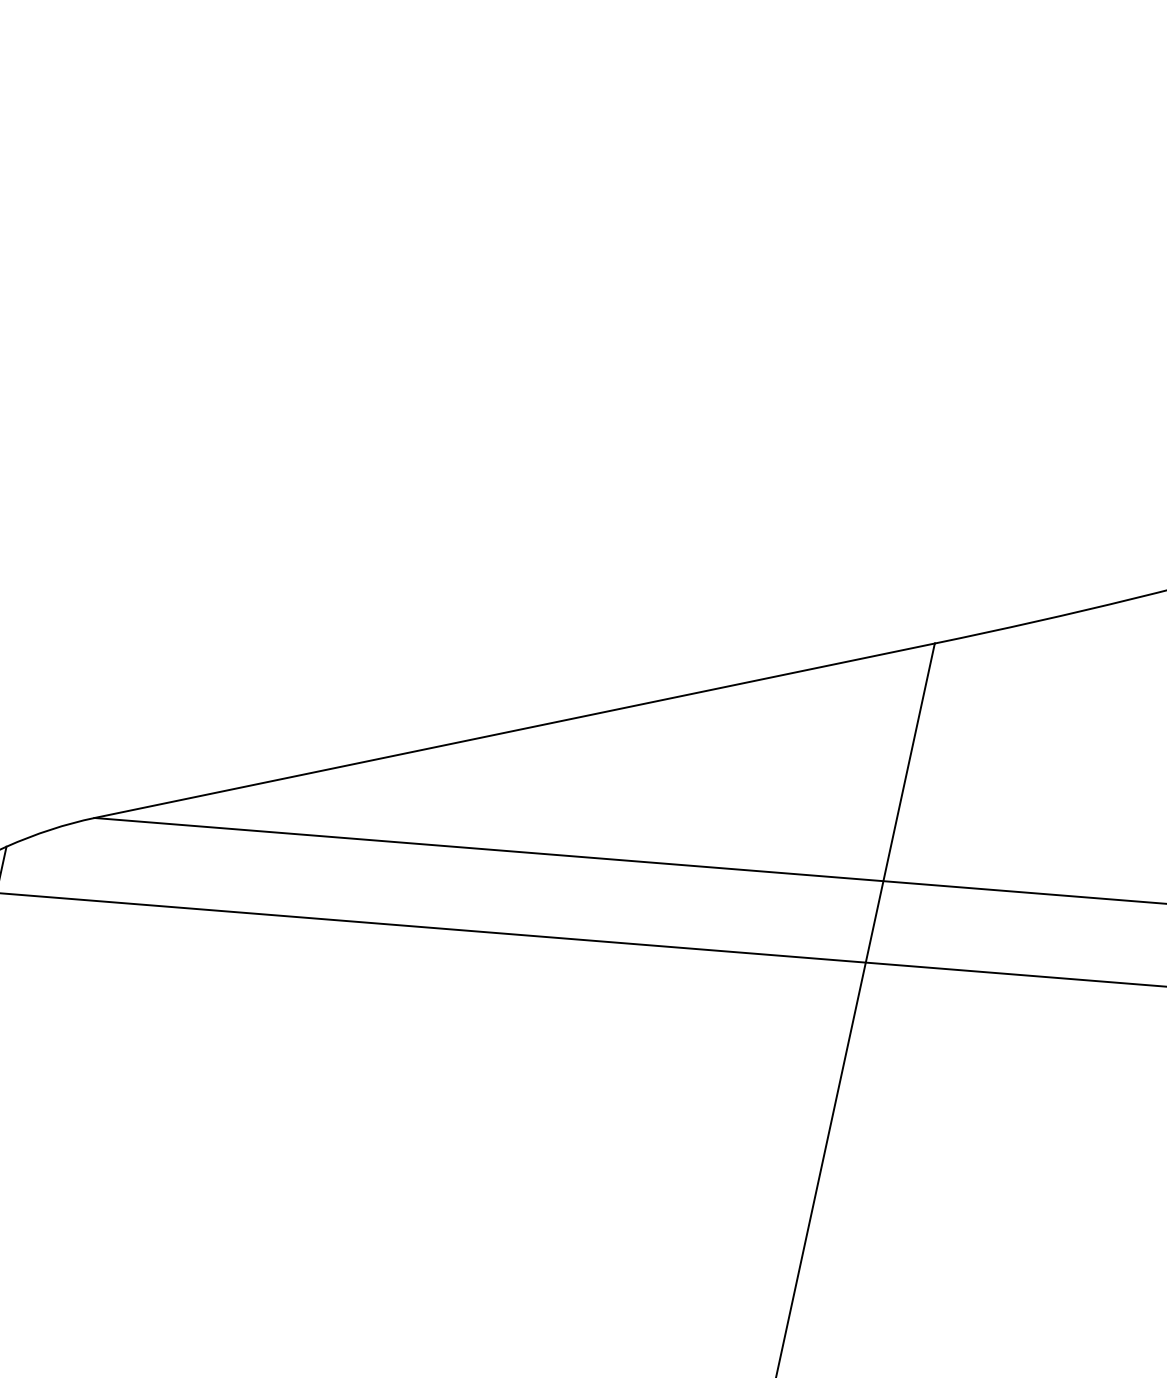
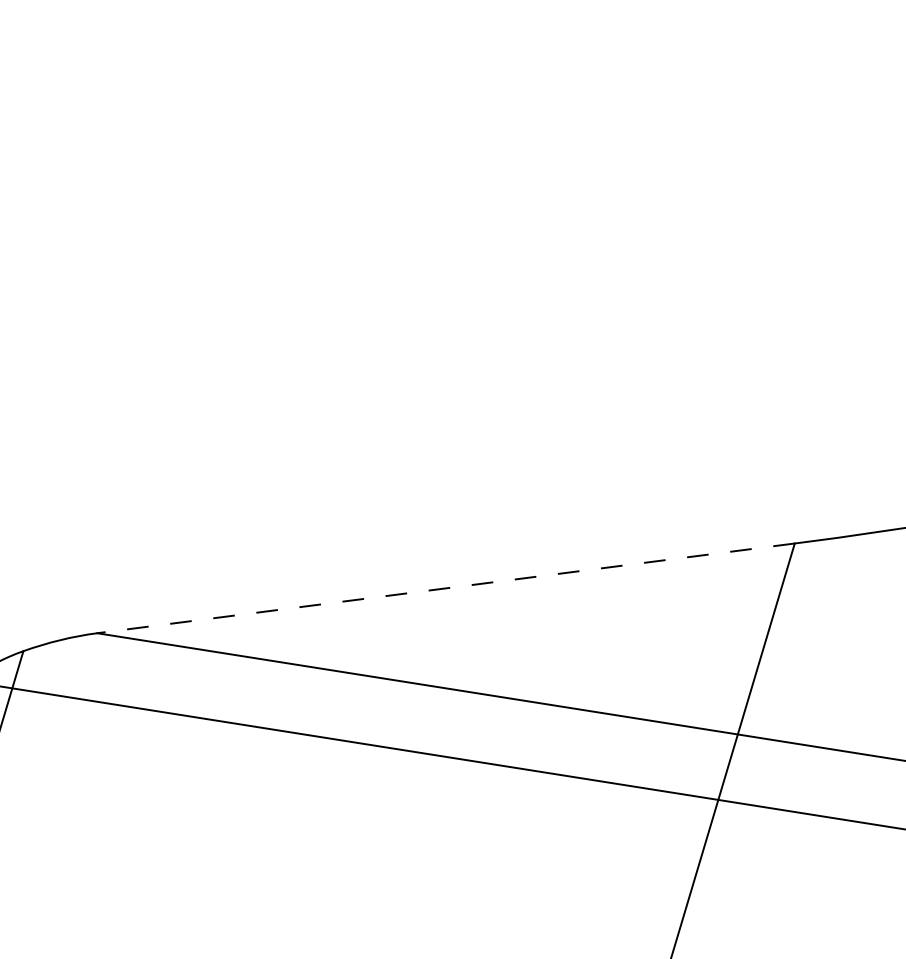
line: (514, 730) -> (445, 588), solid -> dashed

